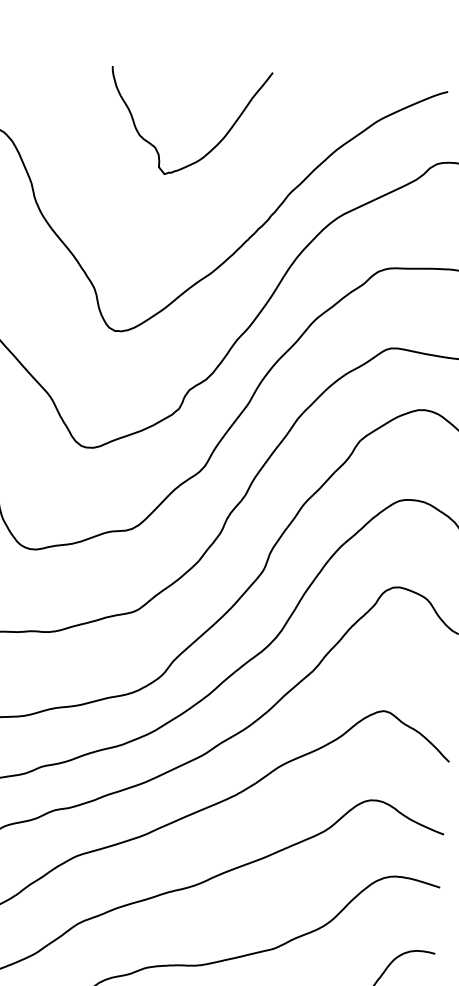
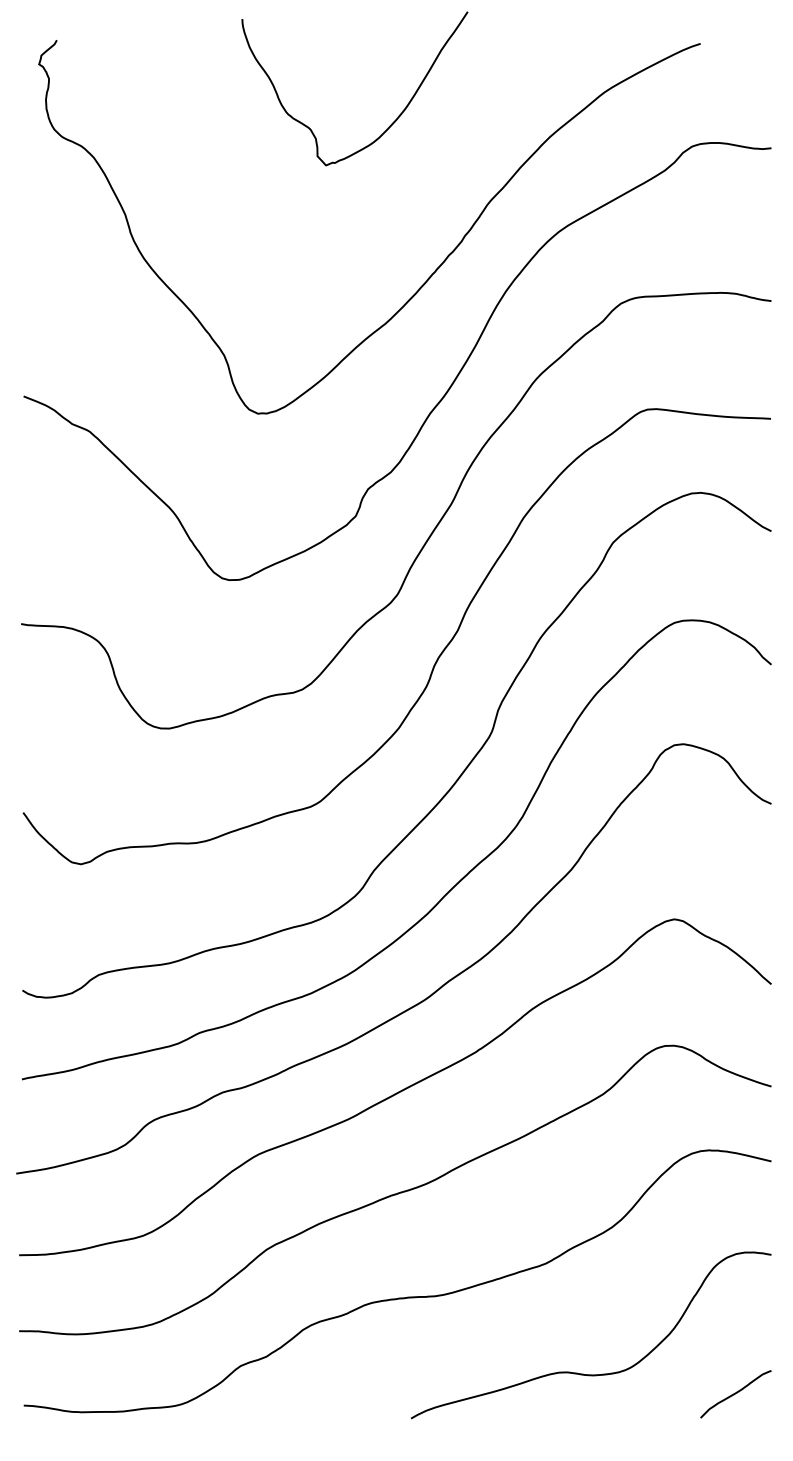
curve: (212, 148) -> (390, 124), moved

